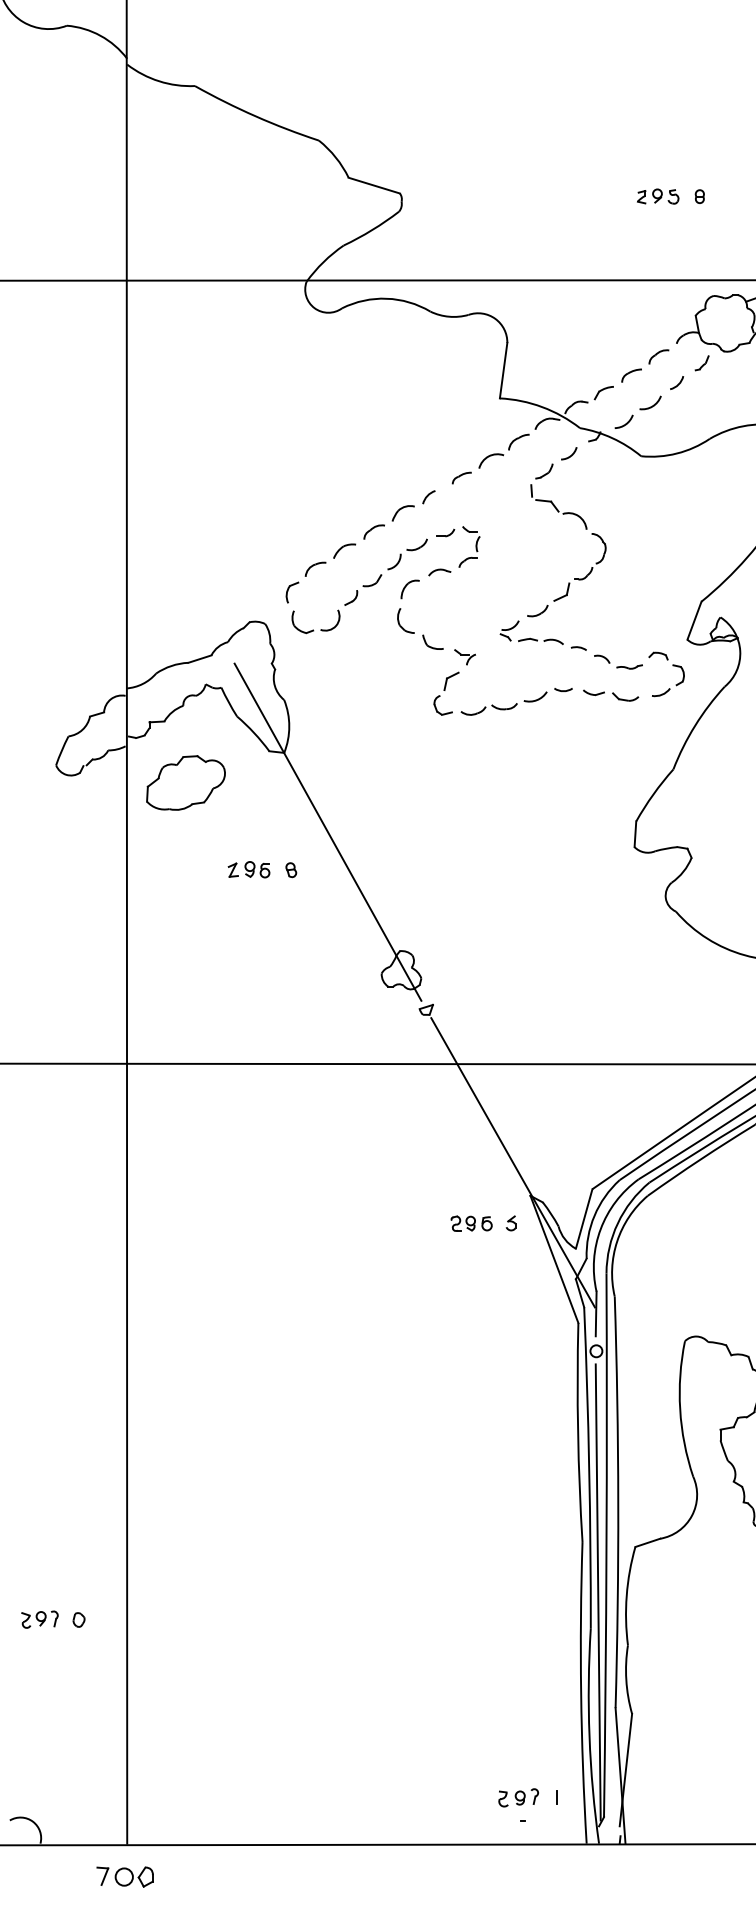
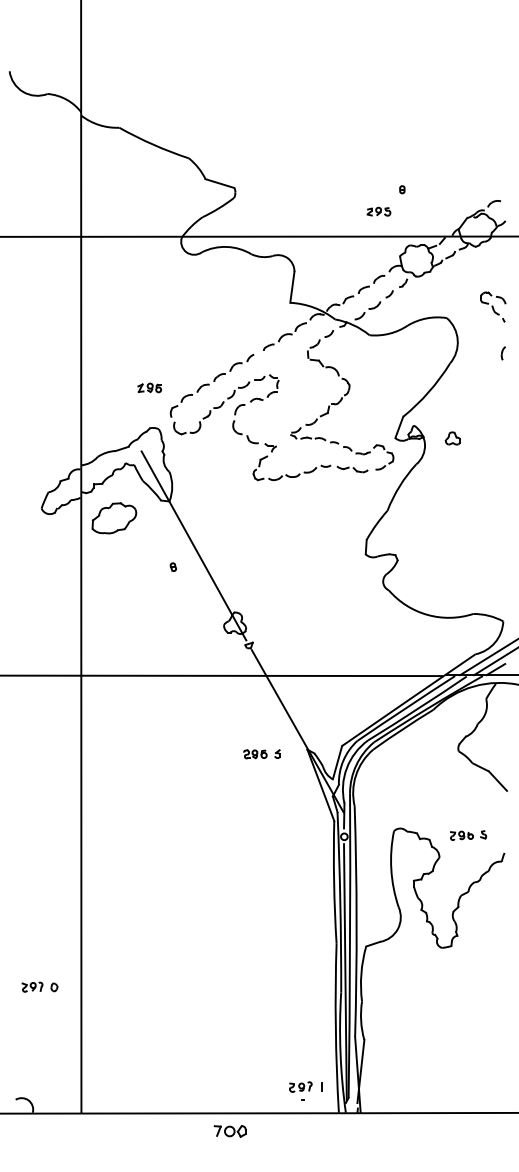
part: (657, 196) -> (378, 211), moved
part: (248, 868) -> (149, 387), moved
part: (482, 1224) -> (261, 754), moved
part: (123, 1877) -> (229, 1131), moved

